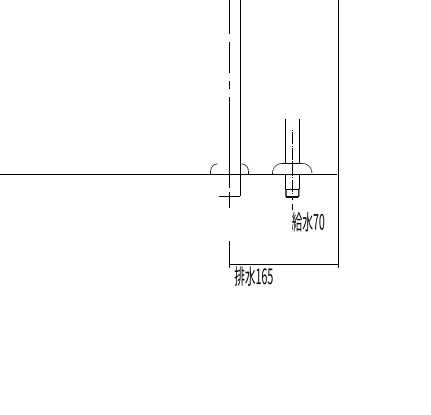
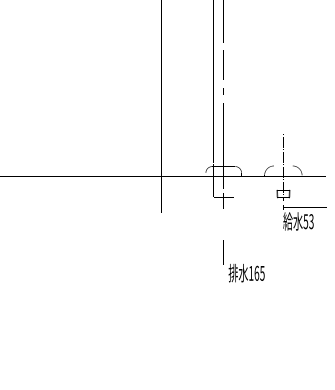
text: (318, 221) -> (308, 221), 70 -> 53

